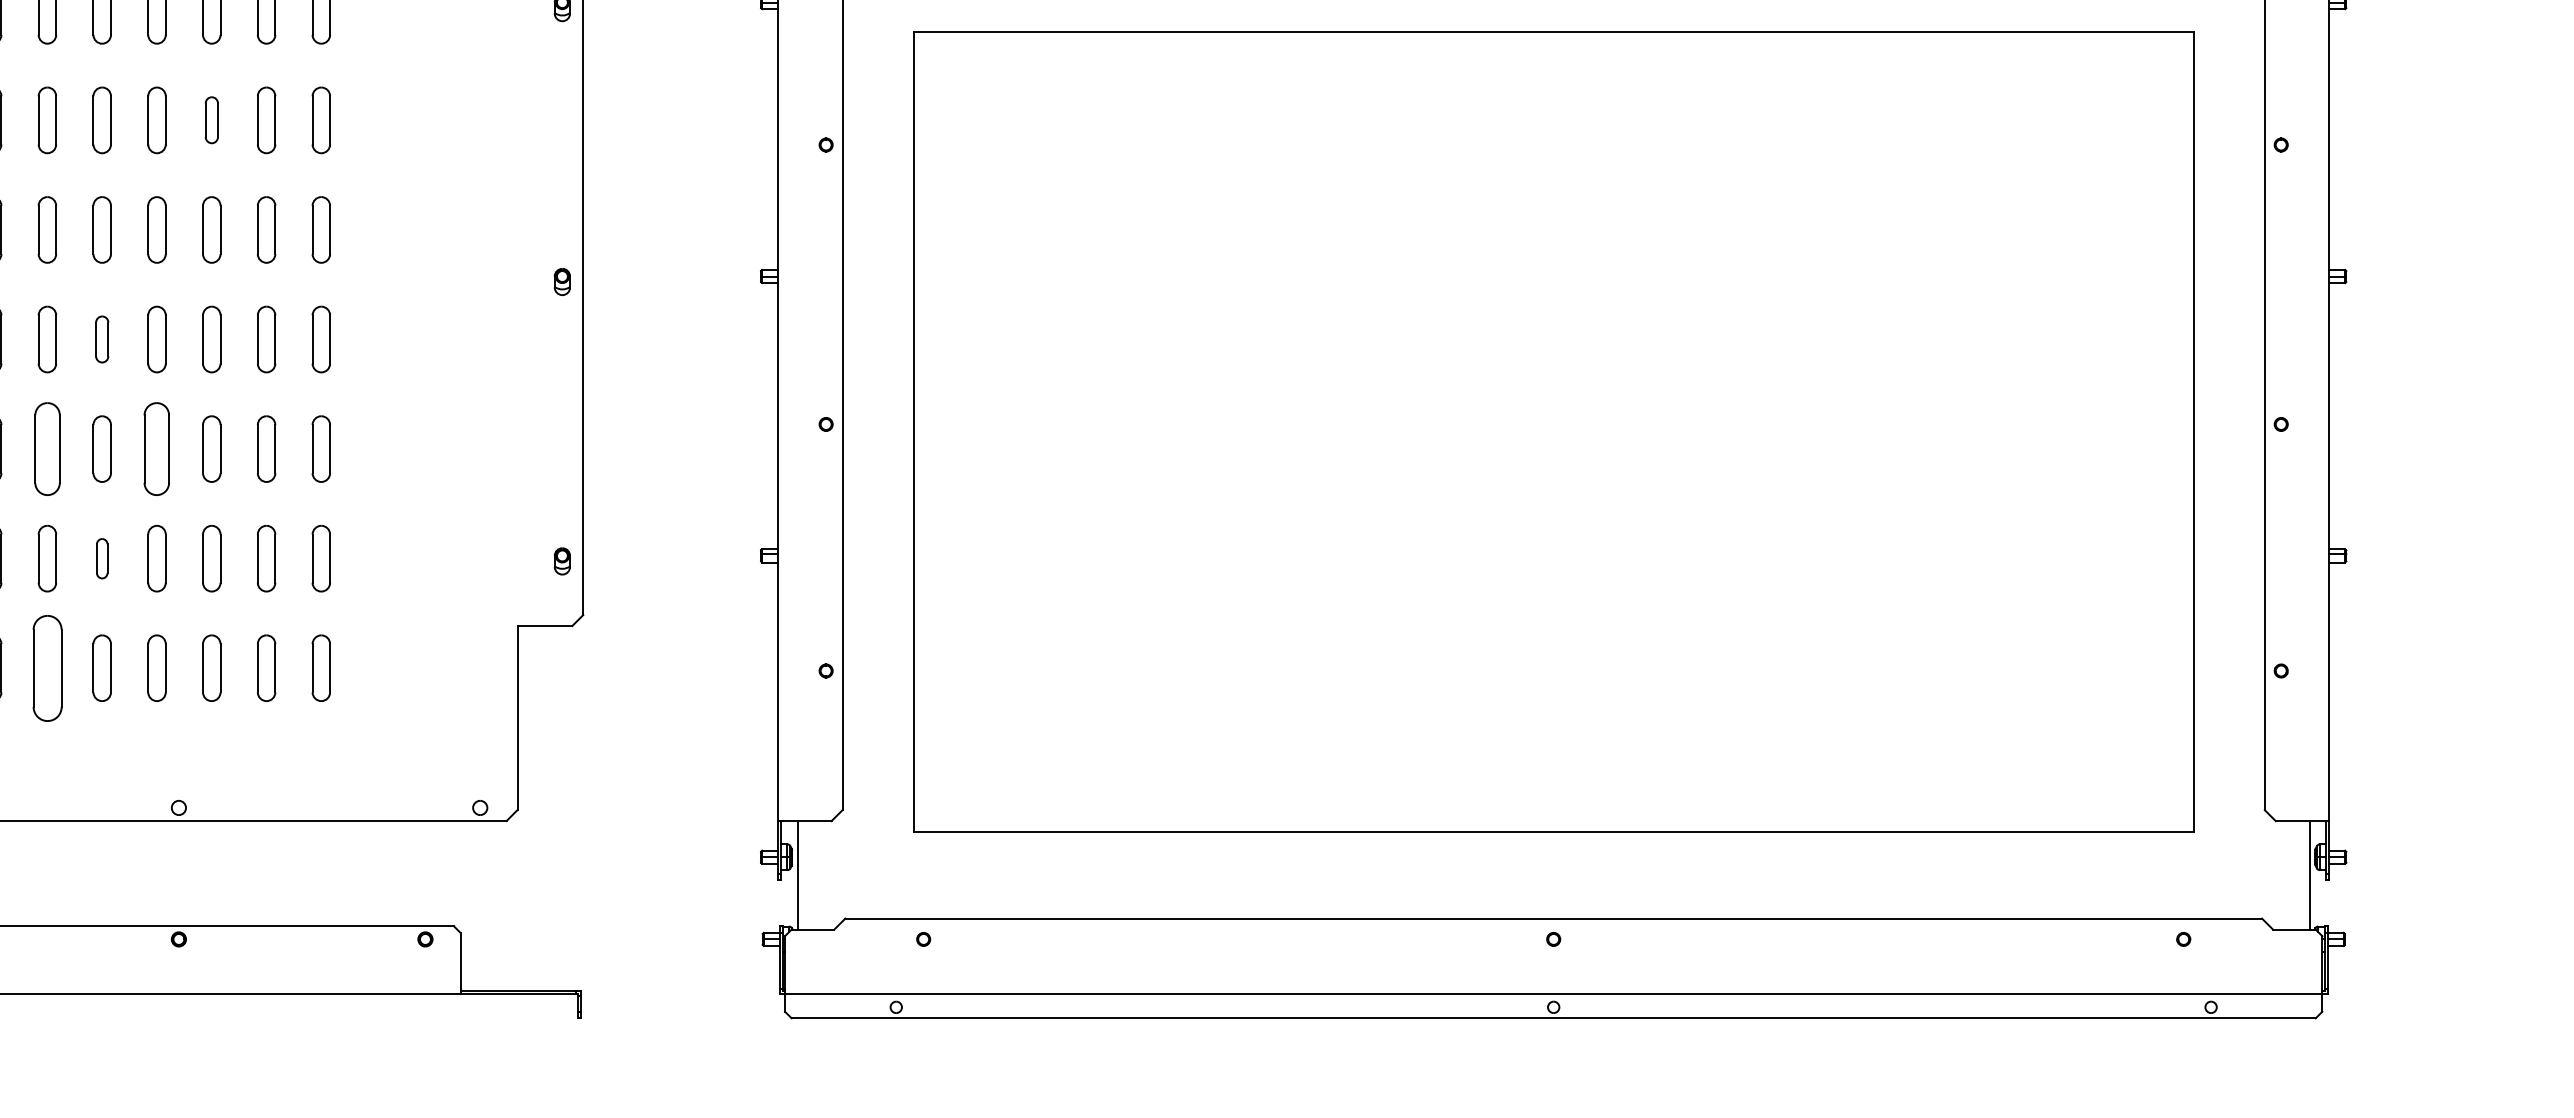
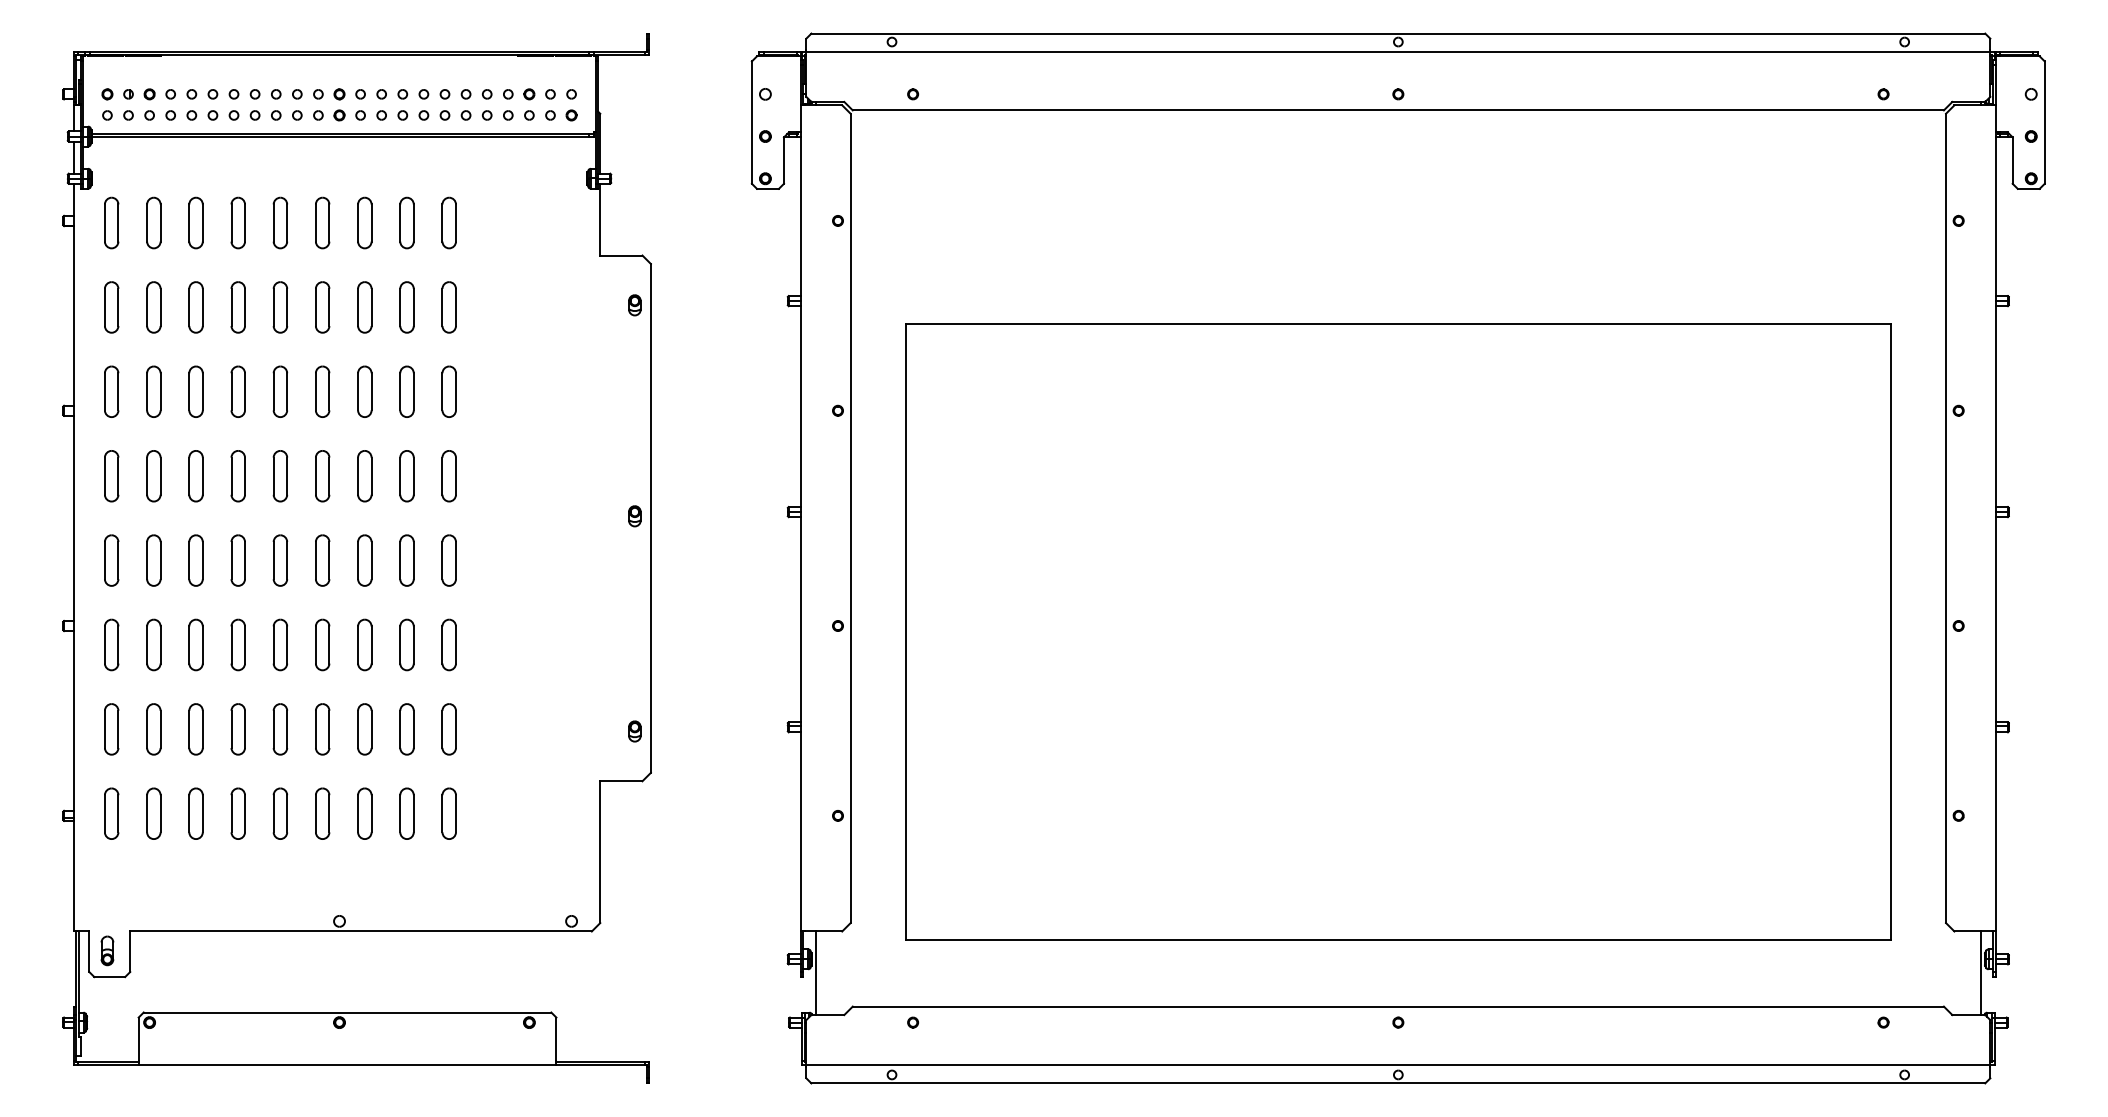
part: (211, 119) -> (364, 391), size x1.43
part: (102, 339) -> (280, 560), size x1.43
part: (46, 448) -> (237, 644), size x0.71
part: (156, 448) -> (322, 644), size x0.71
part: (102, 558) -> (280, 729), size x1.67
part: (46, 667) -> (237, 813), size x0.62

